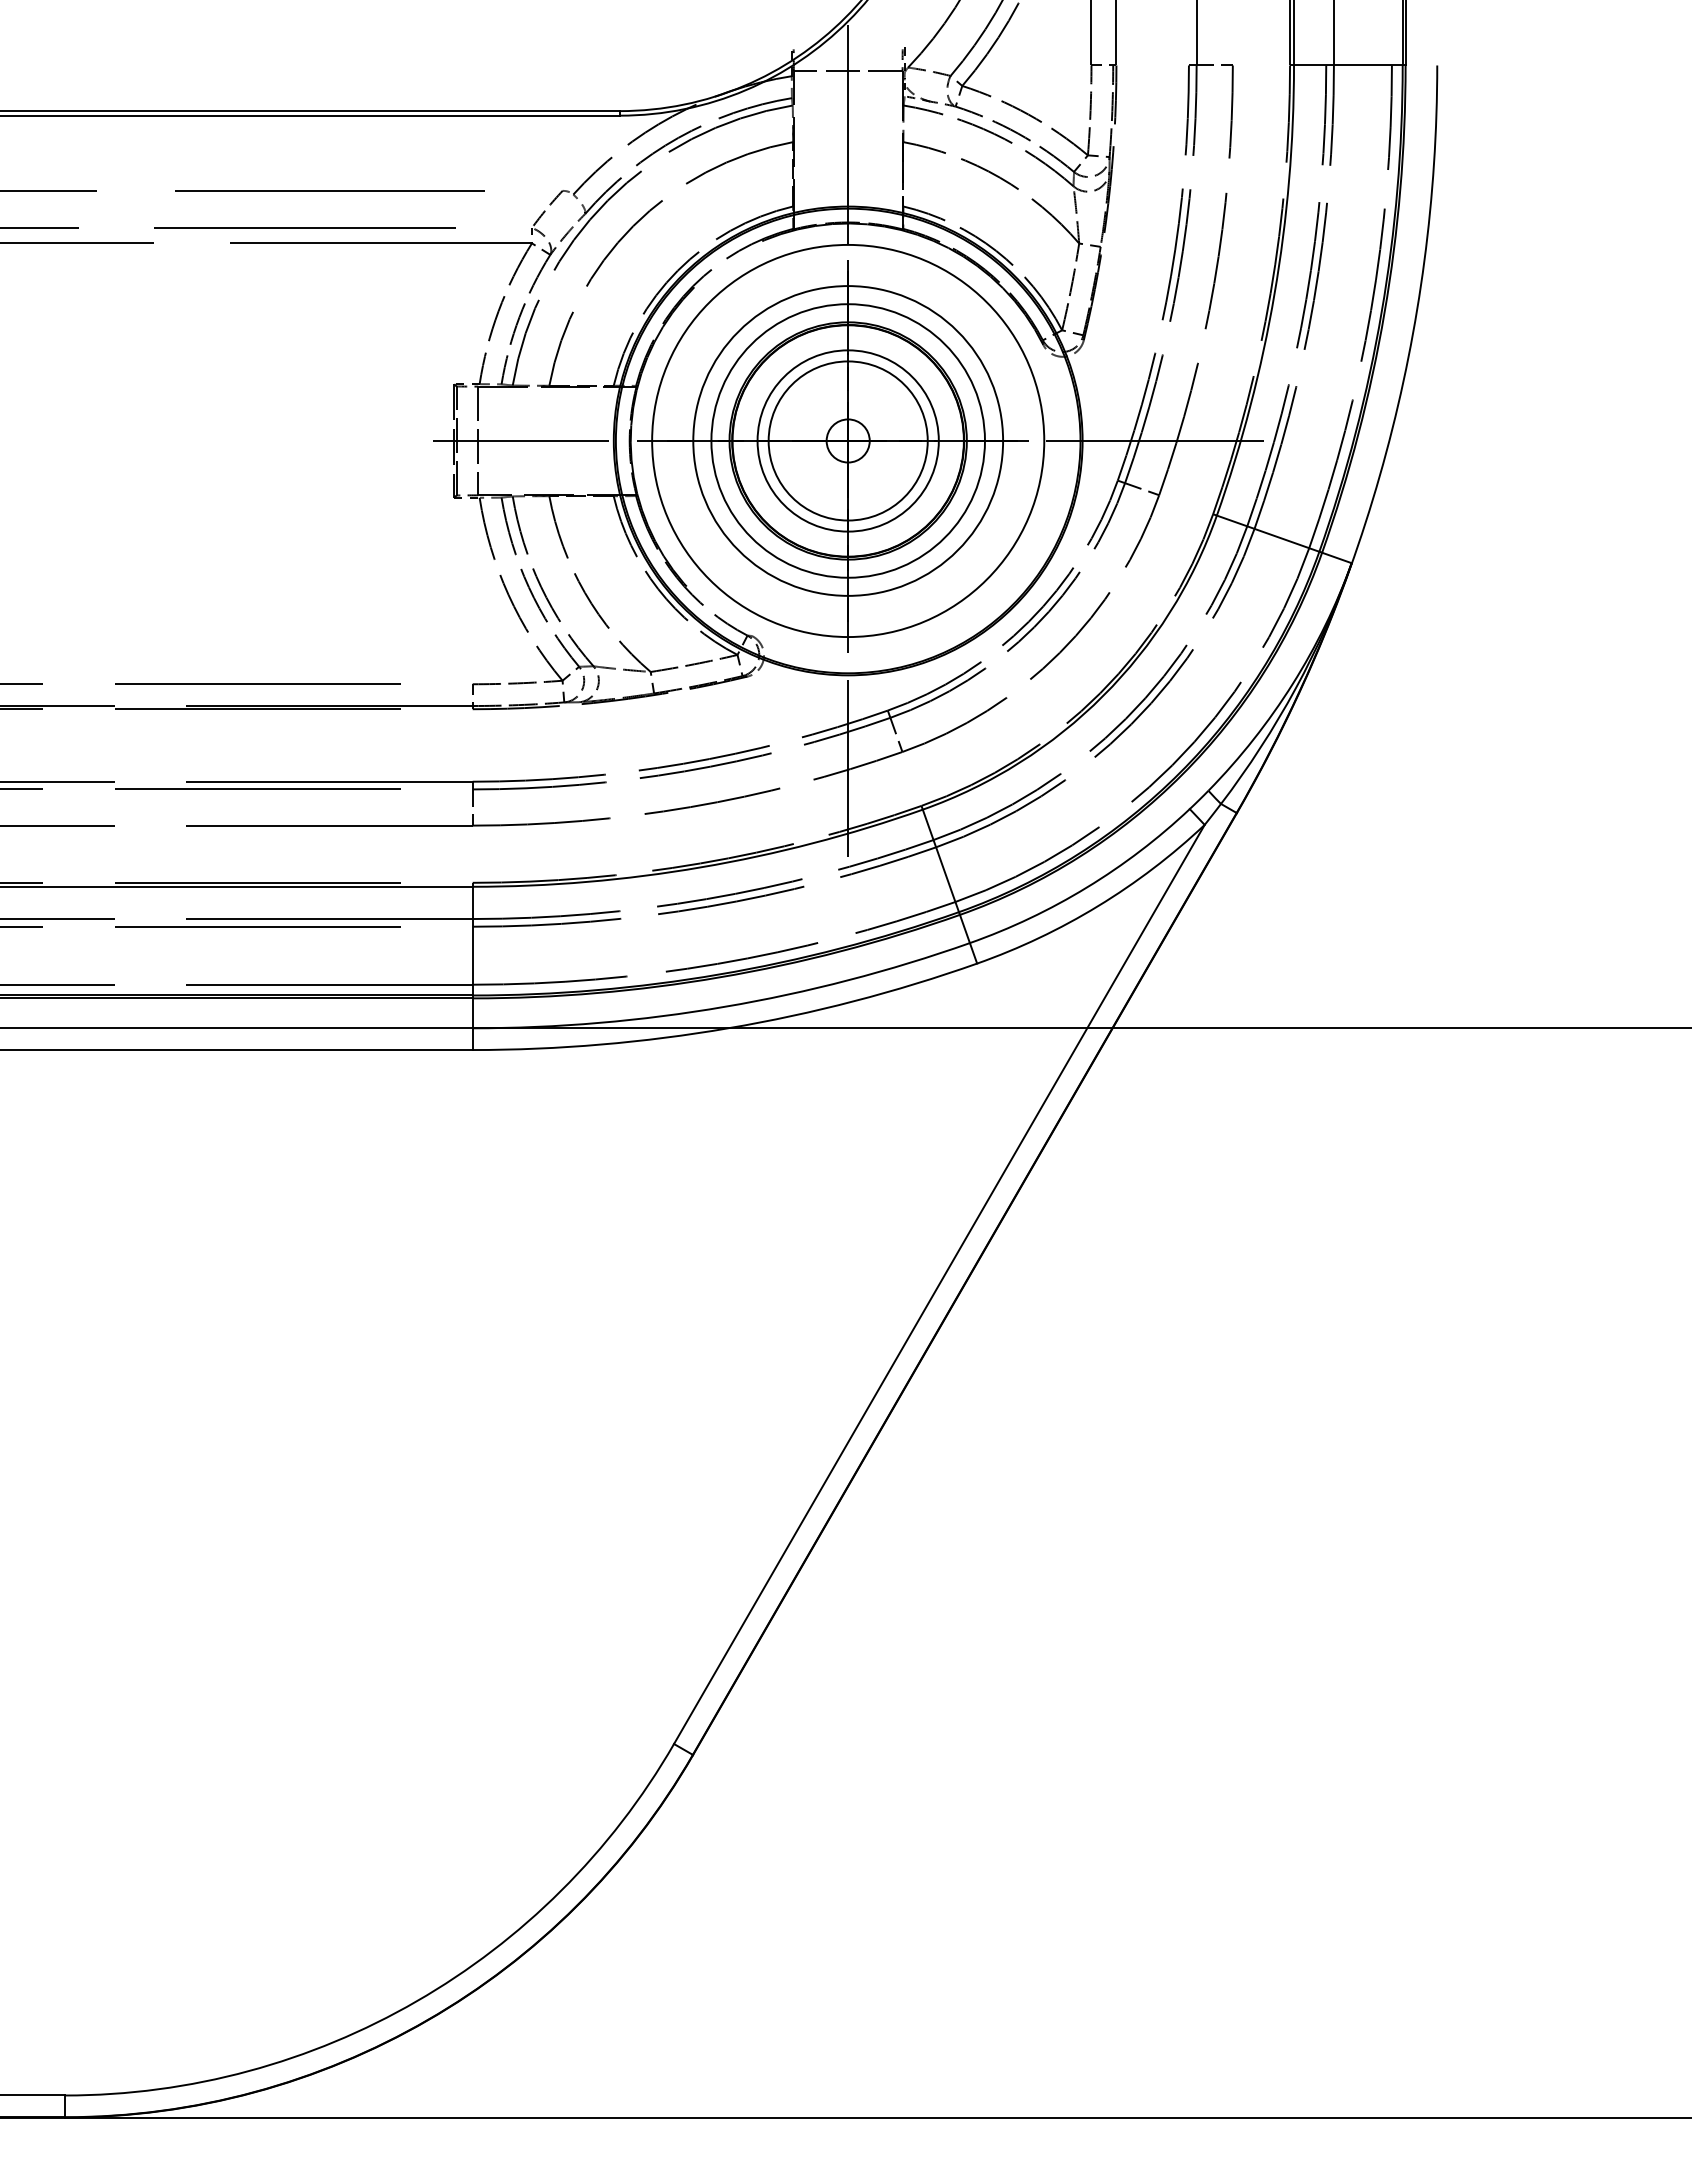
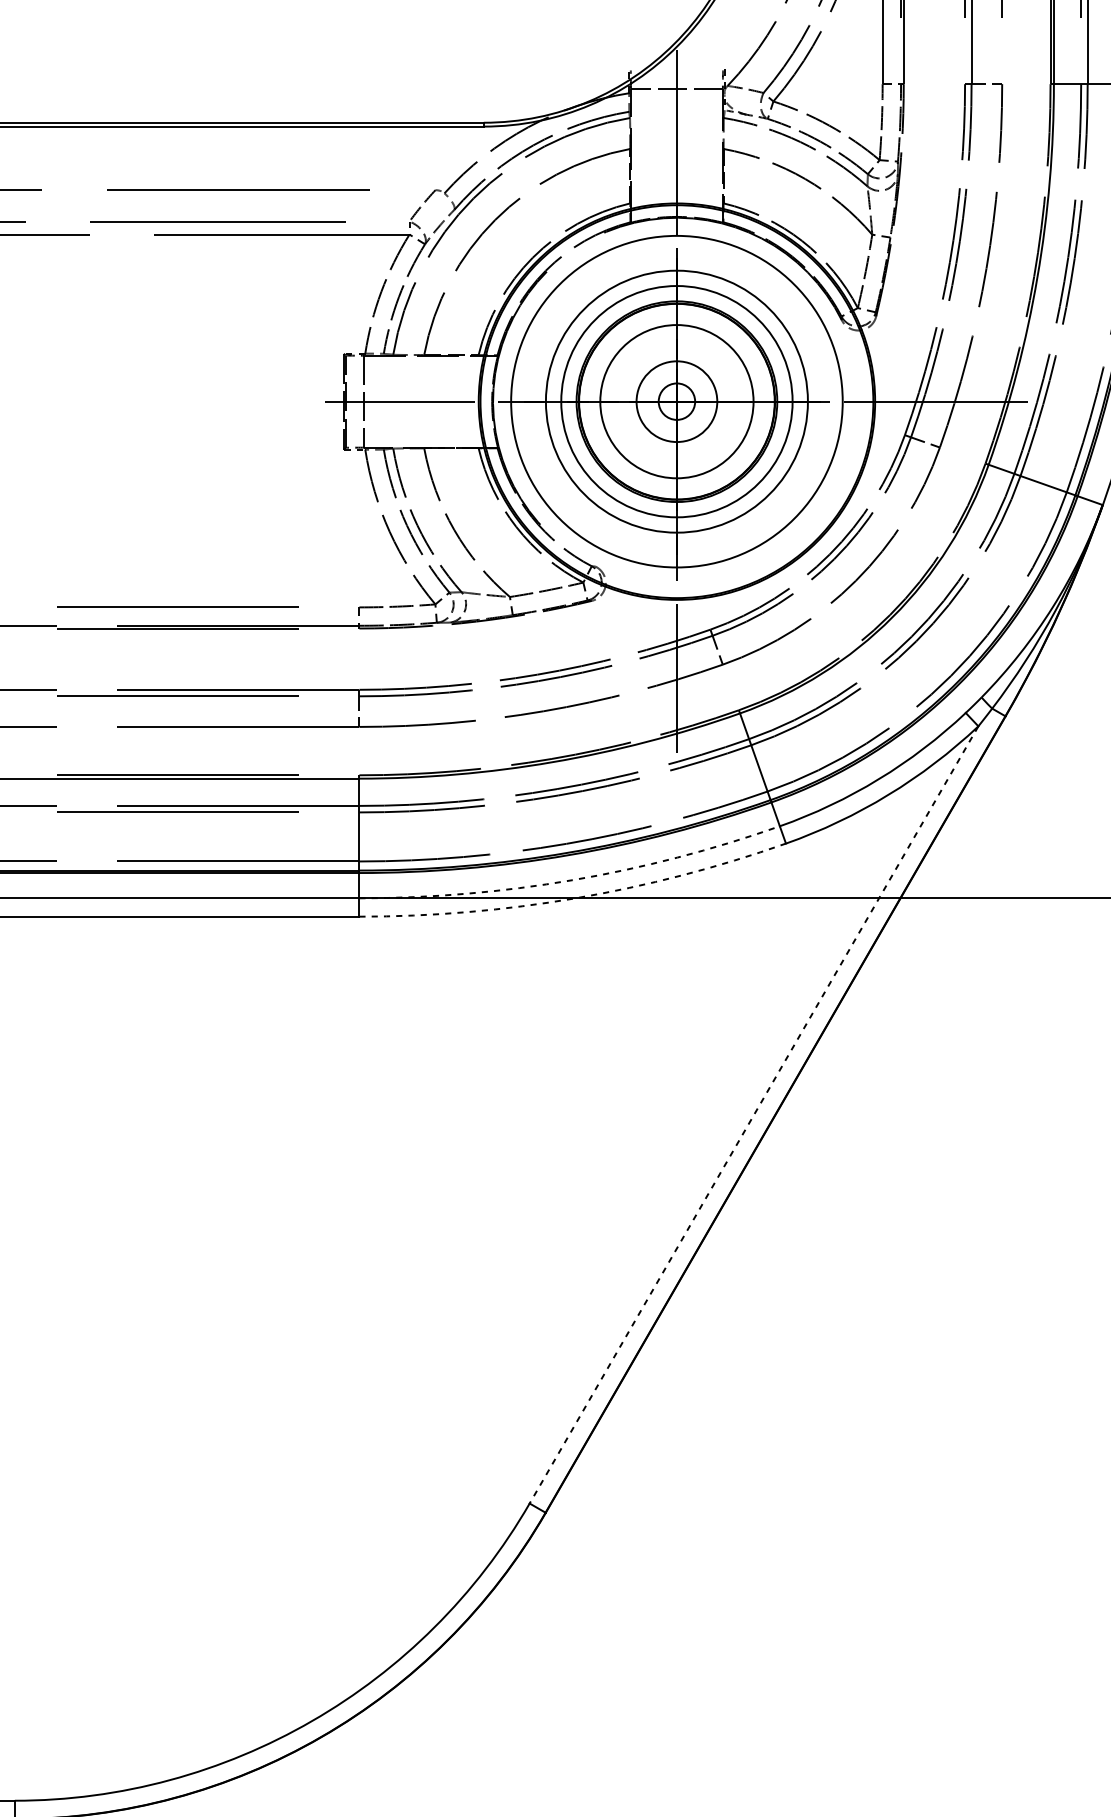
circle: (847, 440) -> (676, 401), size x0.6
arc: (724, 1006) -> (572, 879), solid -> dashed
arc: (728, 1028) -> (575, 898), solid -> dashed
line: (939, 1284) -> (754, 1114), solid -> dashed

